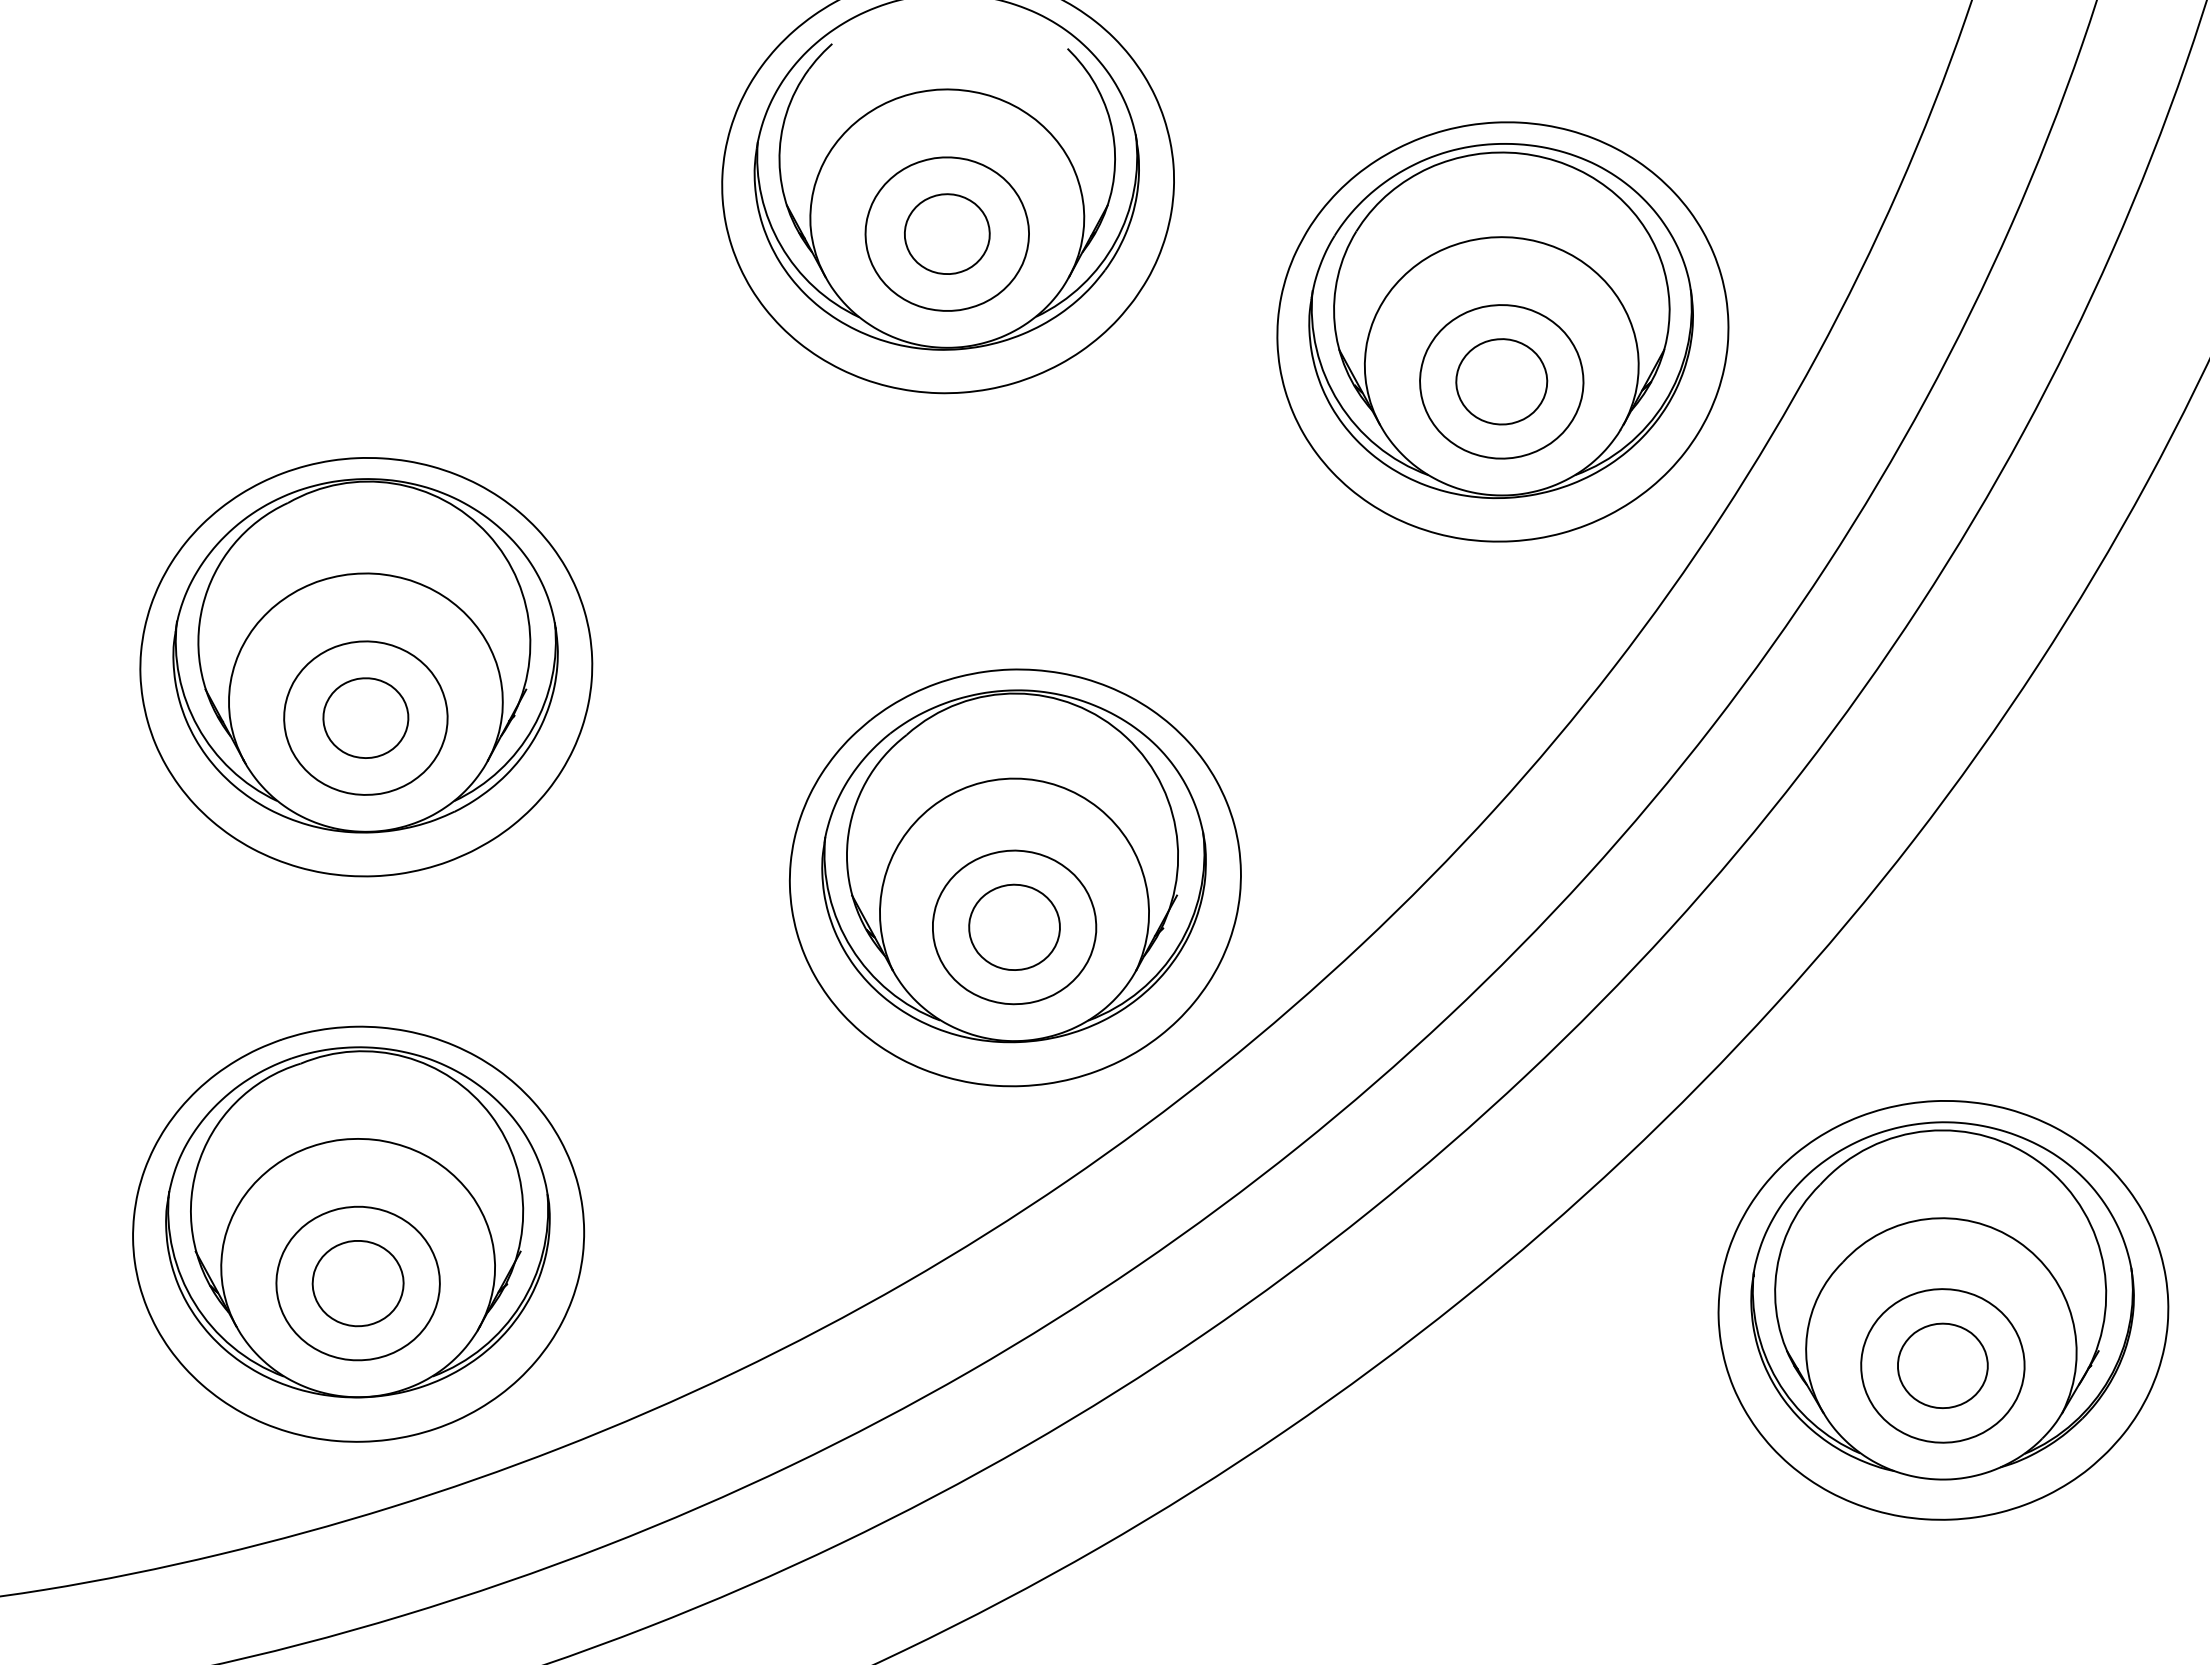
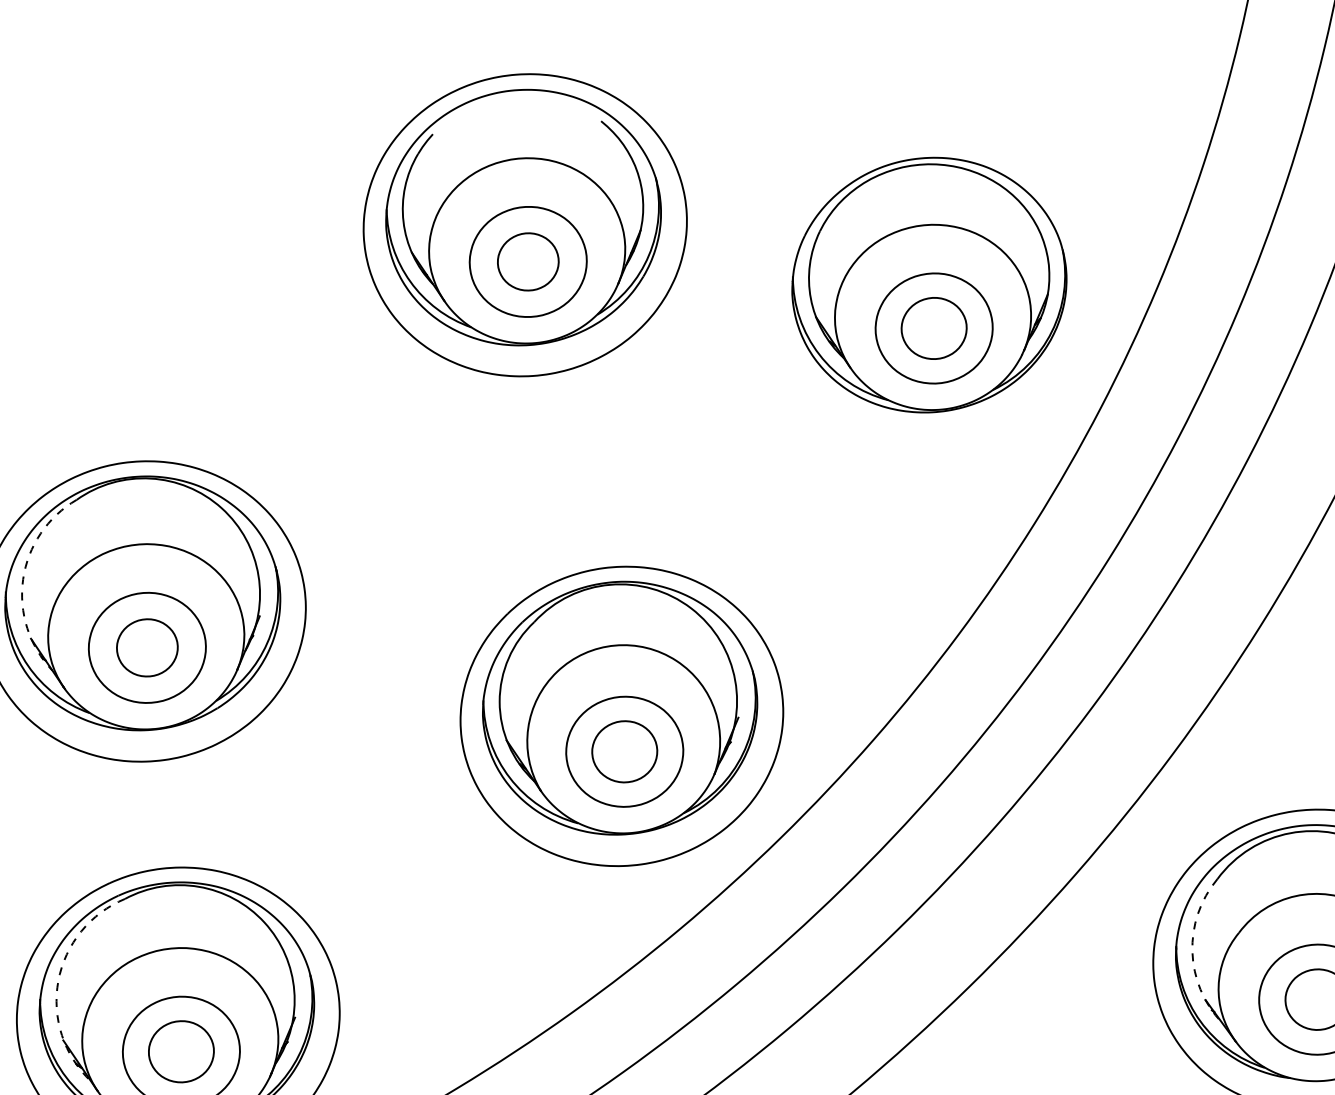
part: (1502, 331) -> (931, 292), removed
arc: (202, 606) -> (23, 579), solid -> dashed
arc: (196, 1168) -> (58, 980), solid -> dashed
arc: (1775, 1282) -> (1192, 951), solid -> dashed

